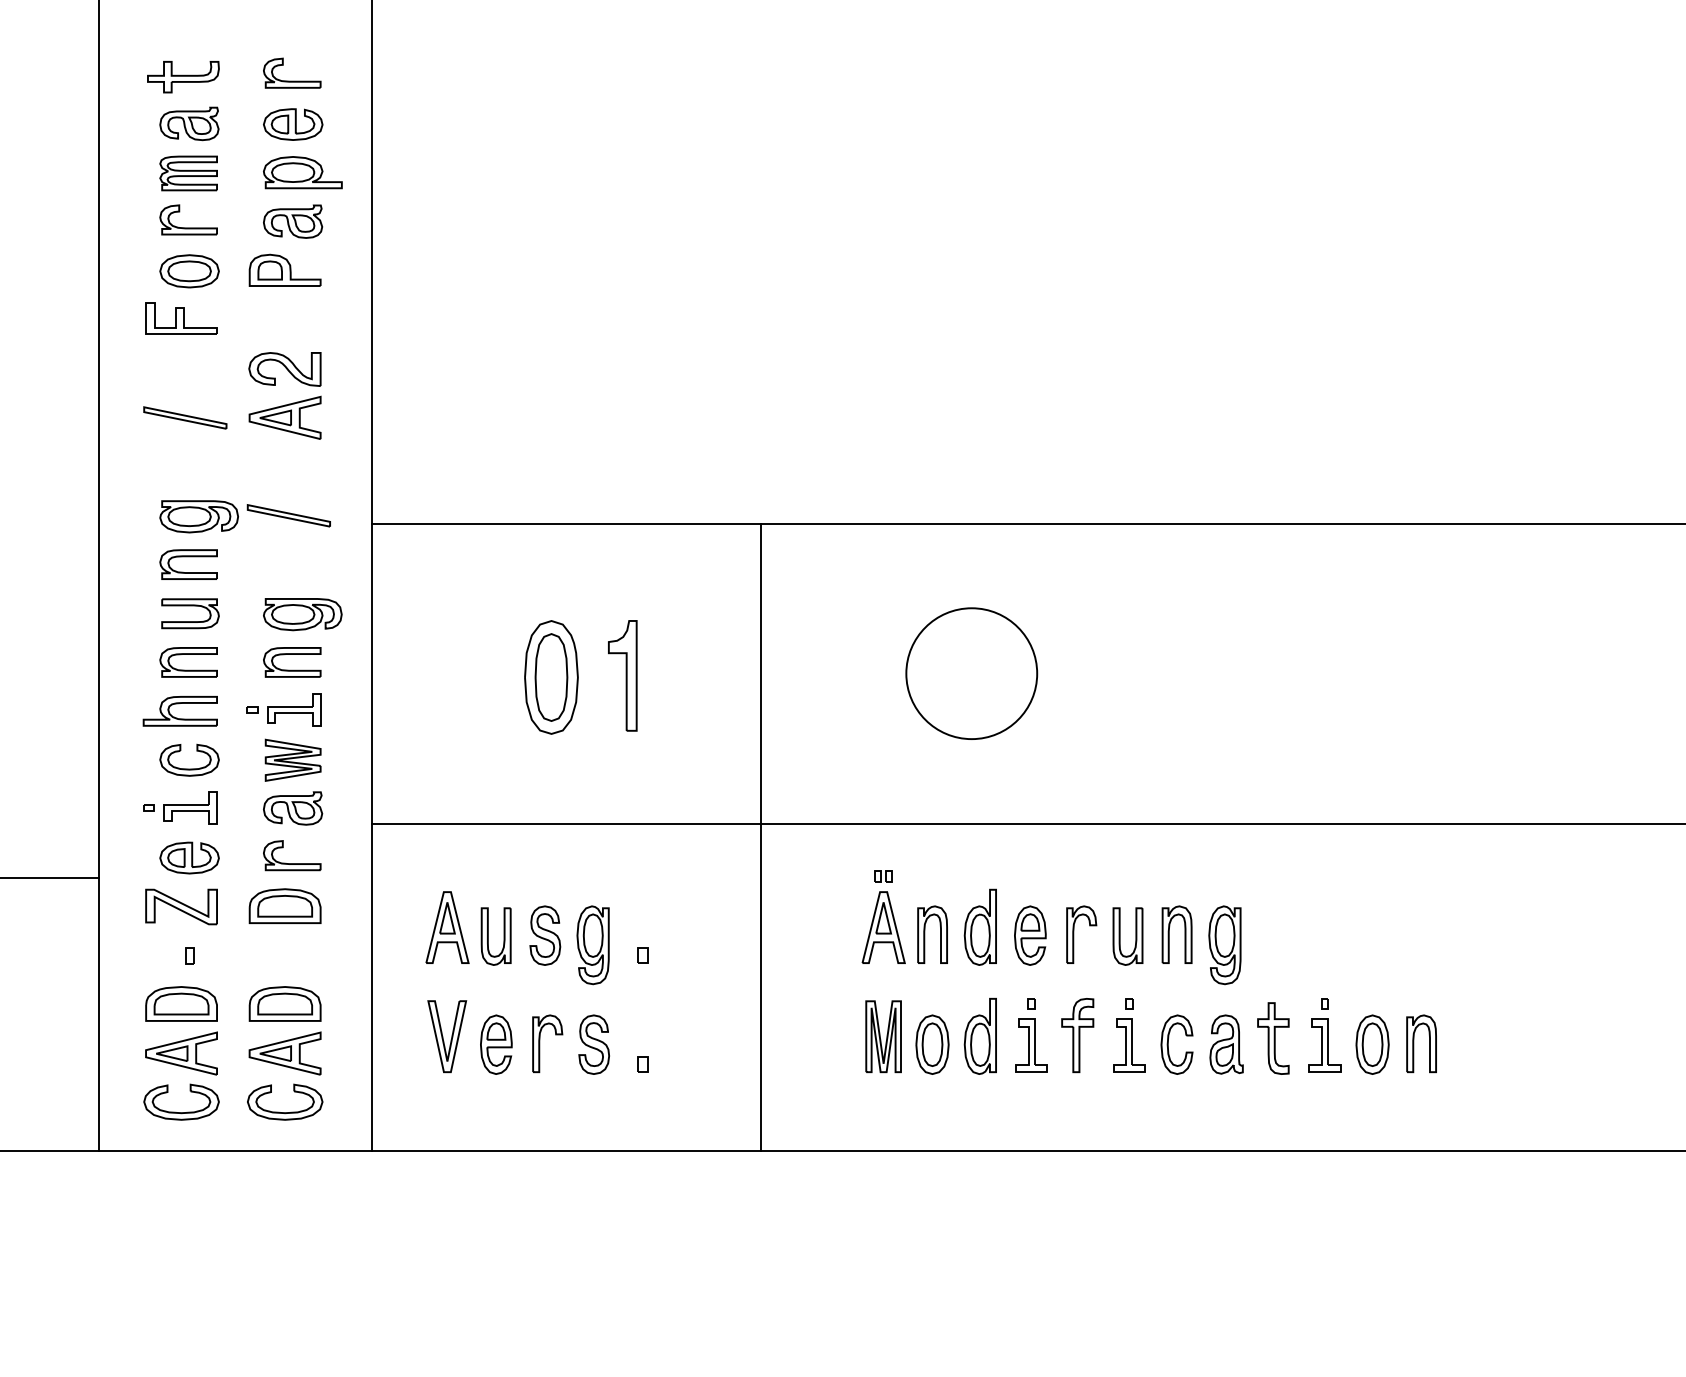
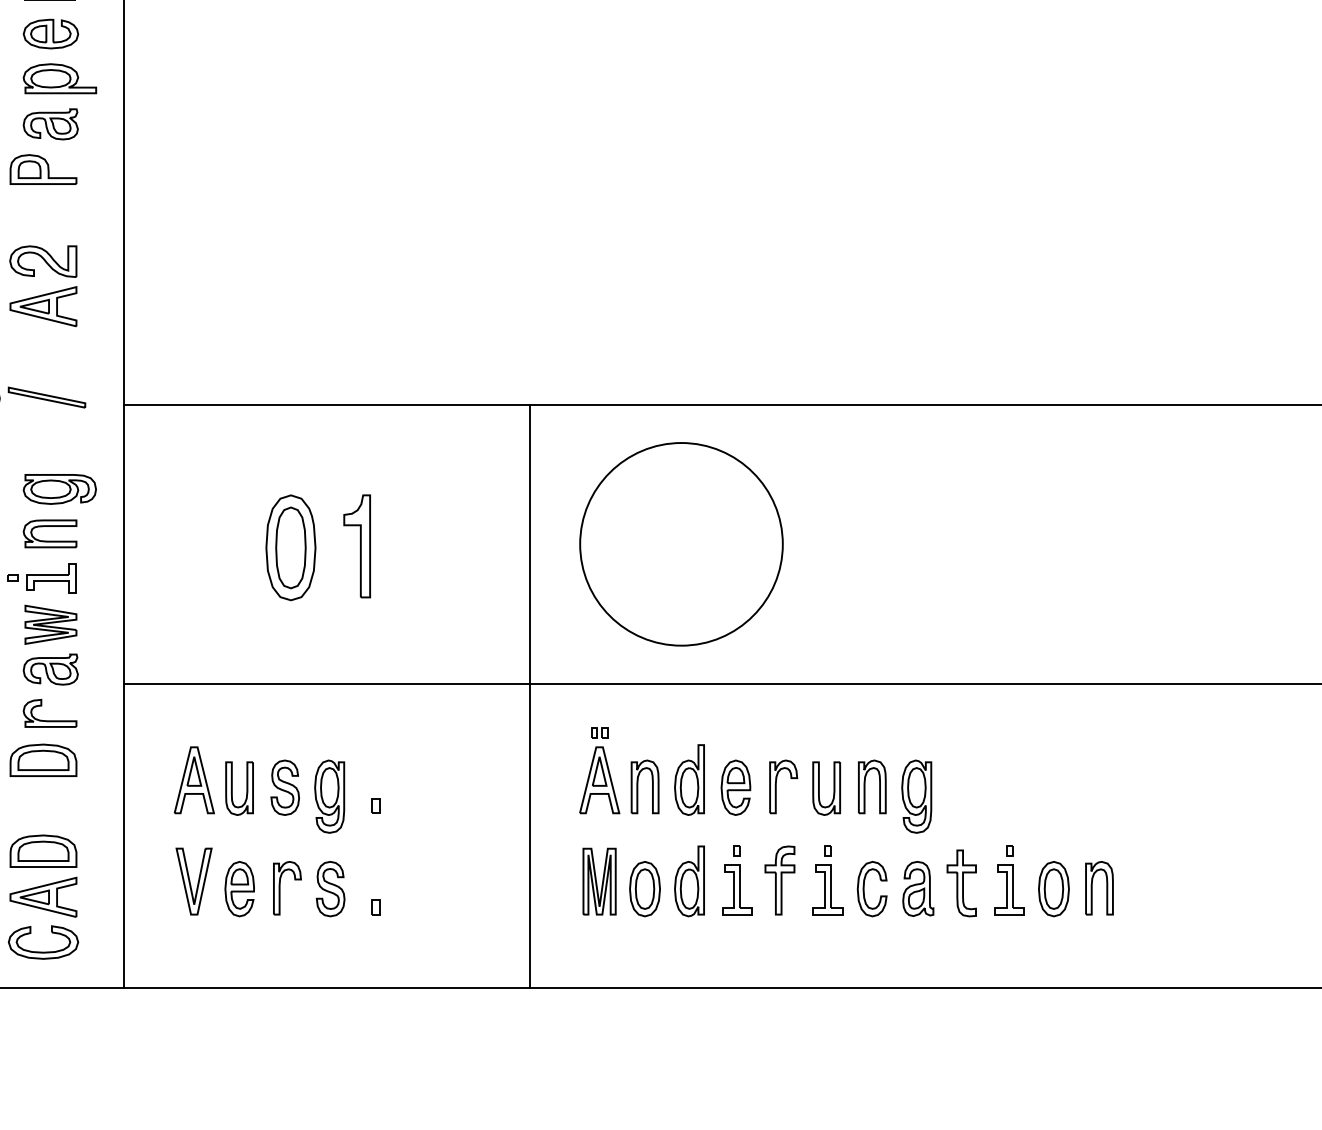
circle: (971, 673) -> (681, 544), size x1.67
line: (761, 836) -> (529, 695), moved

